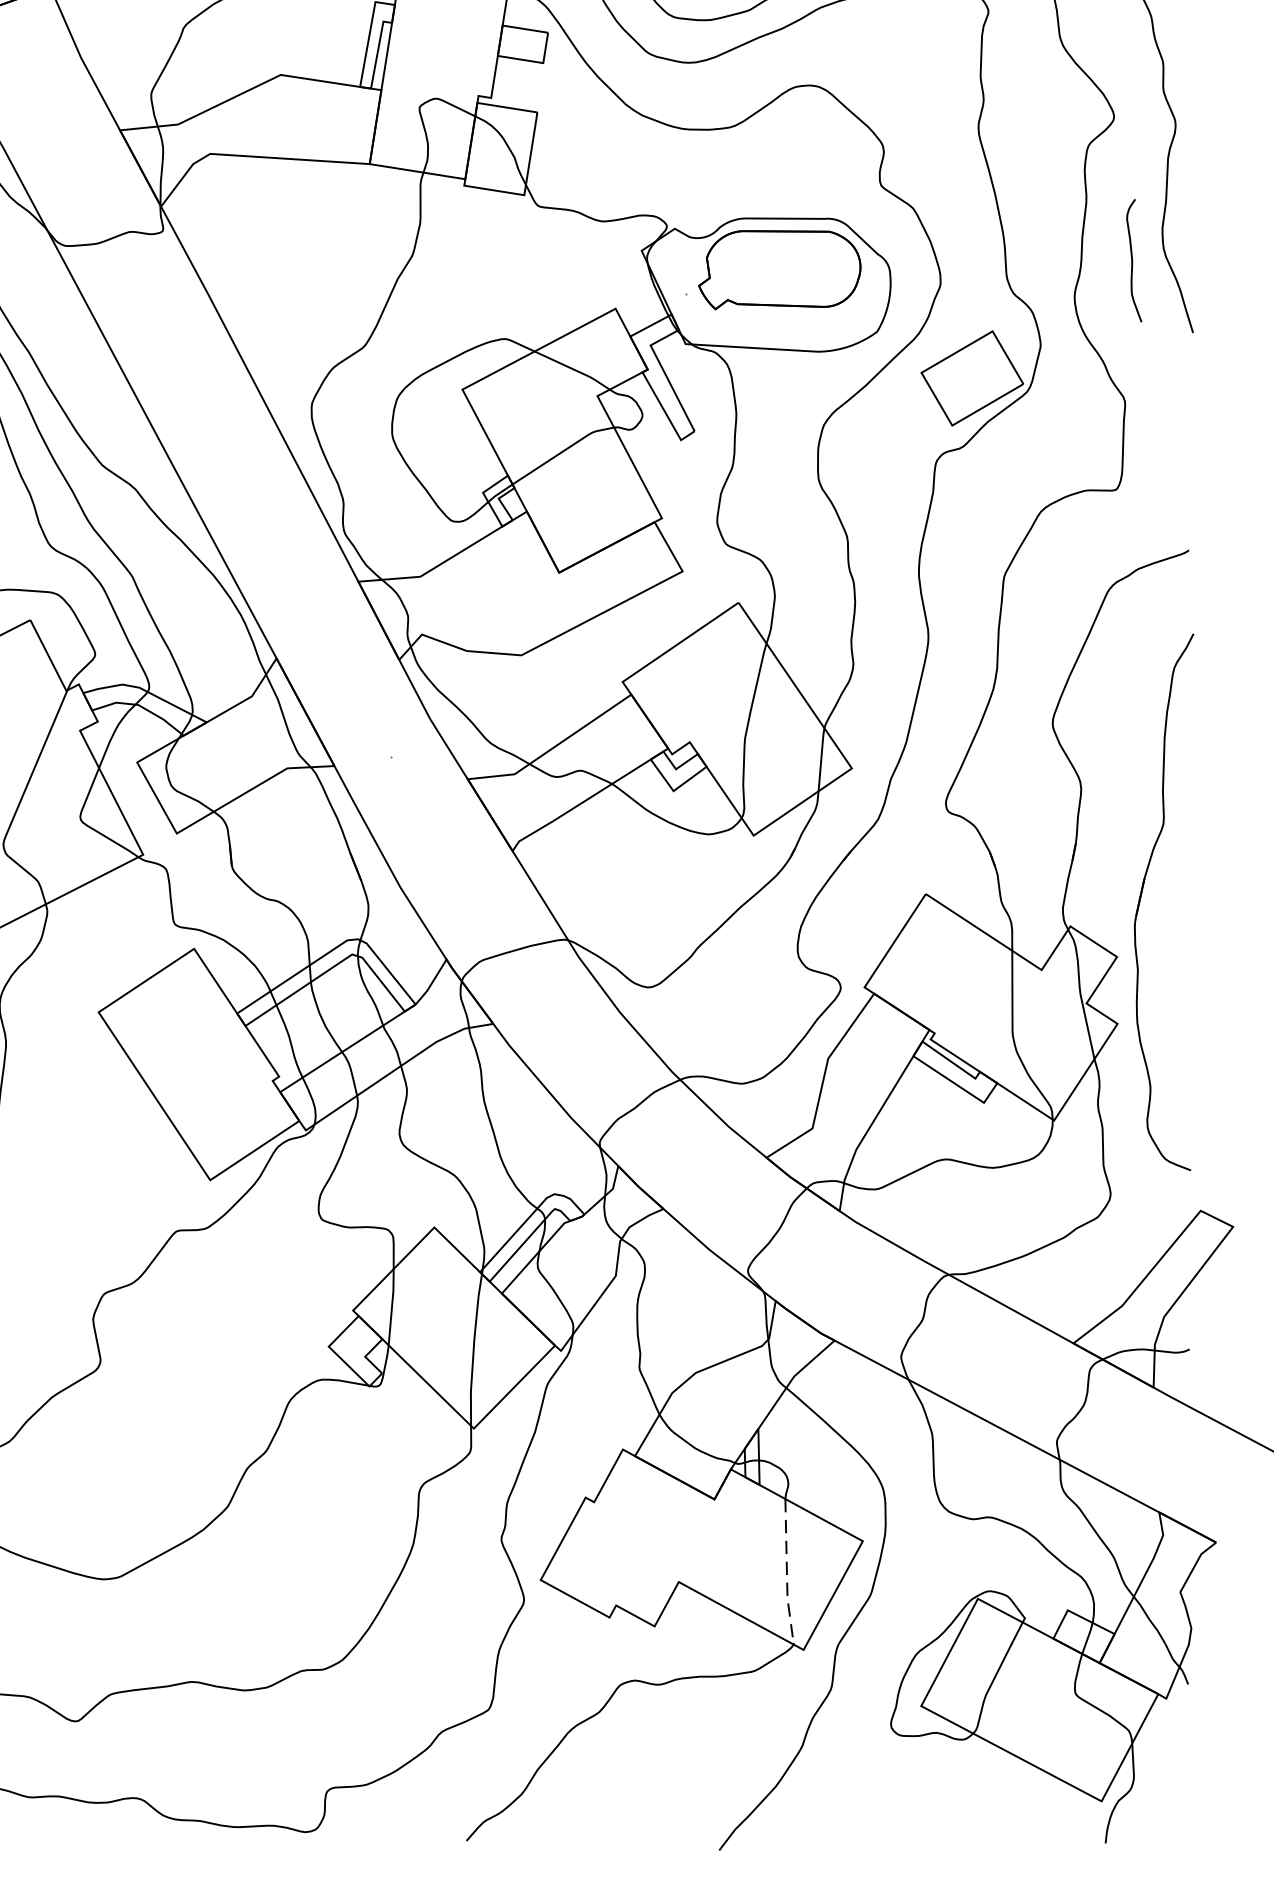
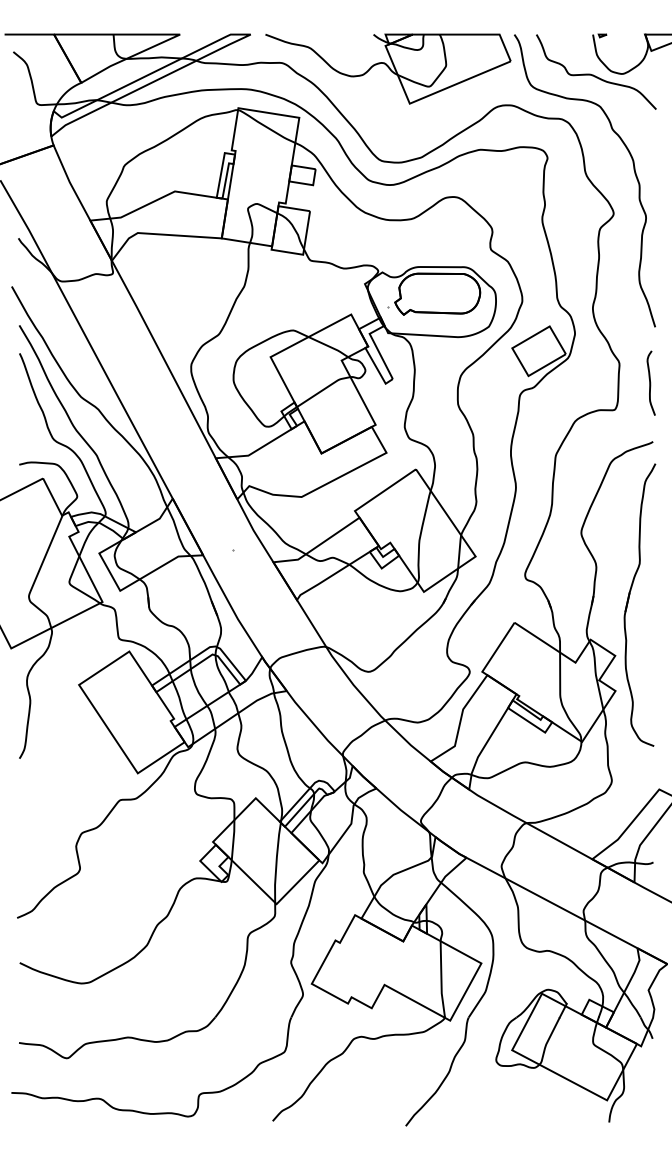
curve: (1132, 259) -> (650, 382), moved
part: (1142, 899) -> (628, 603), moved
line: (787, 1573) -> (441, 980), dashed -> solid

